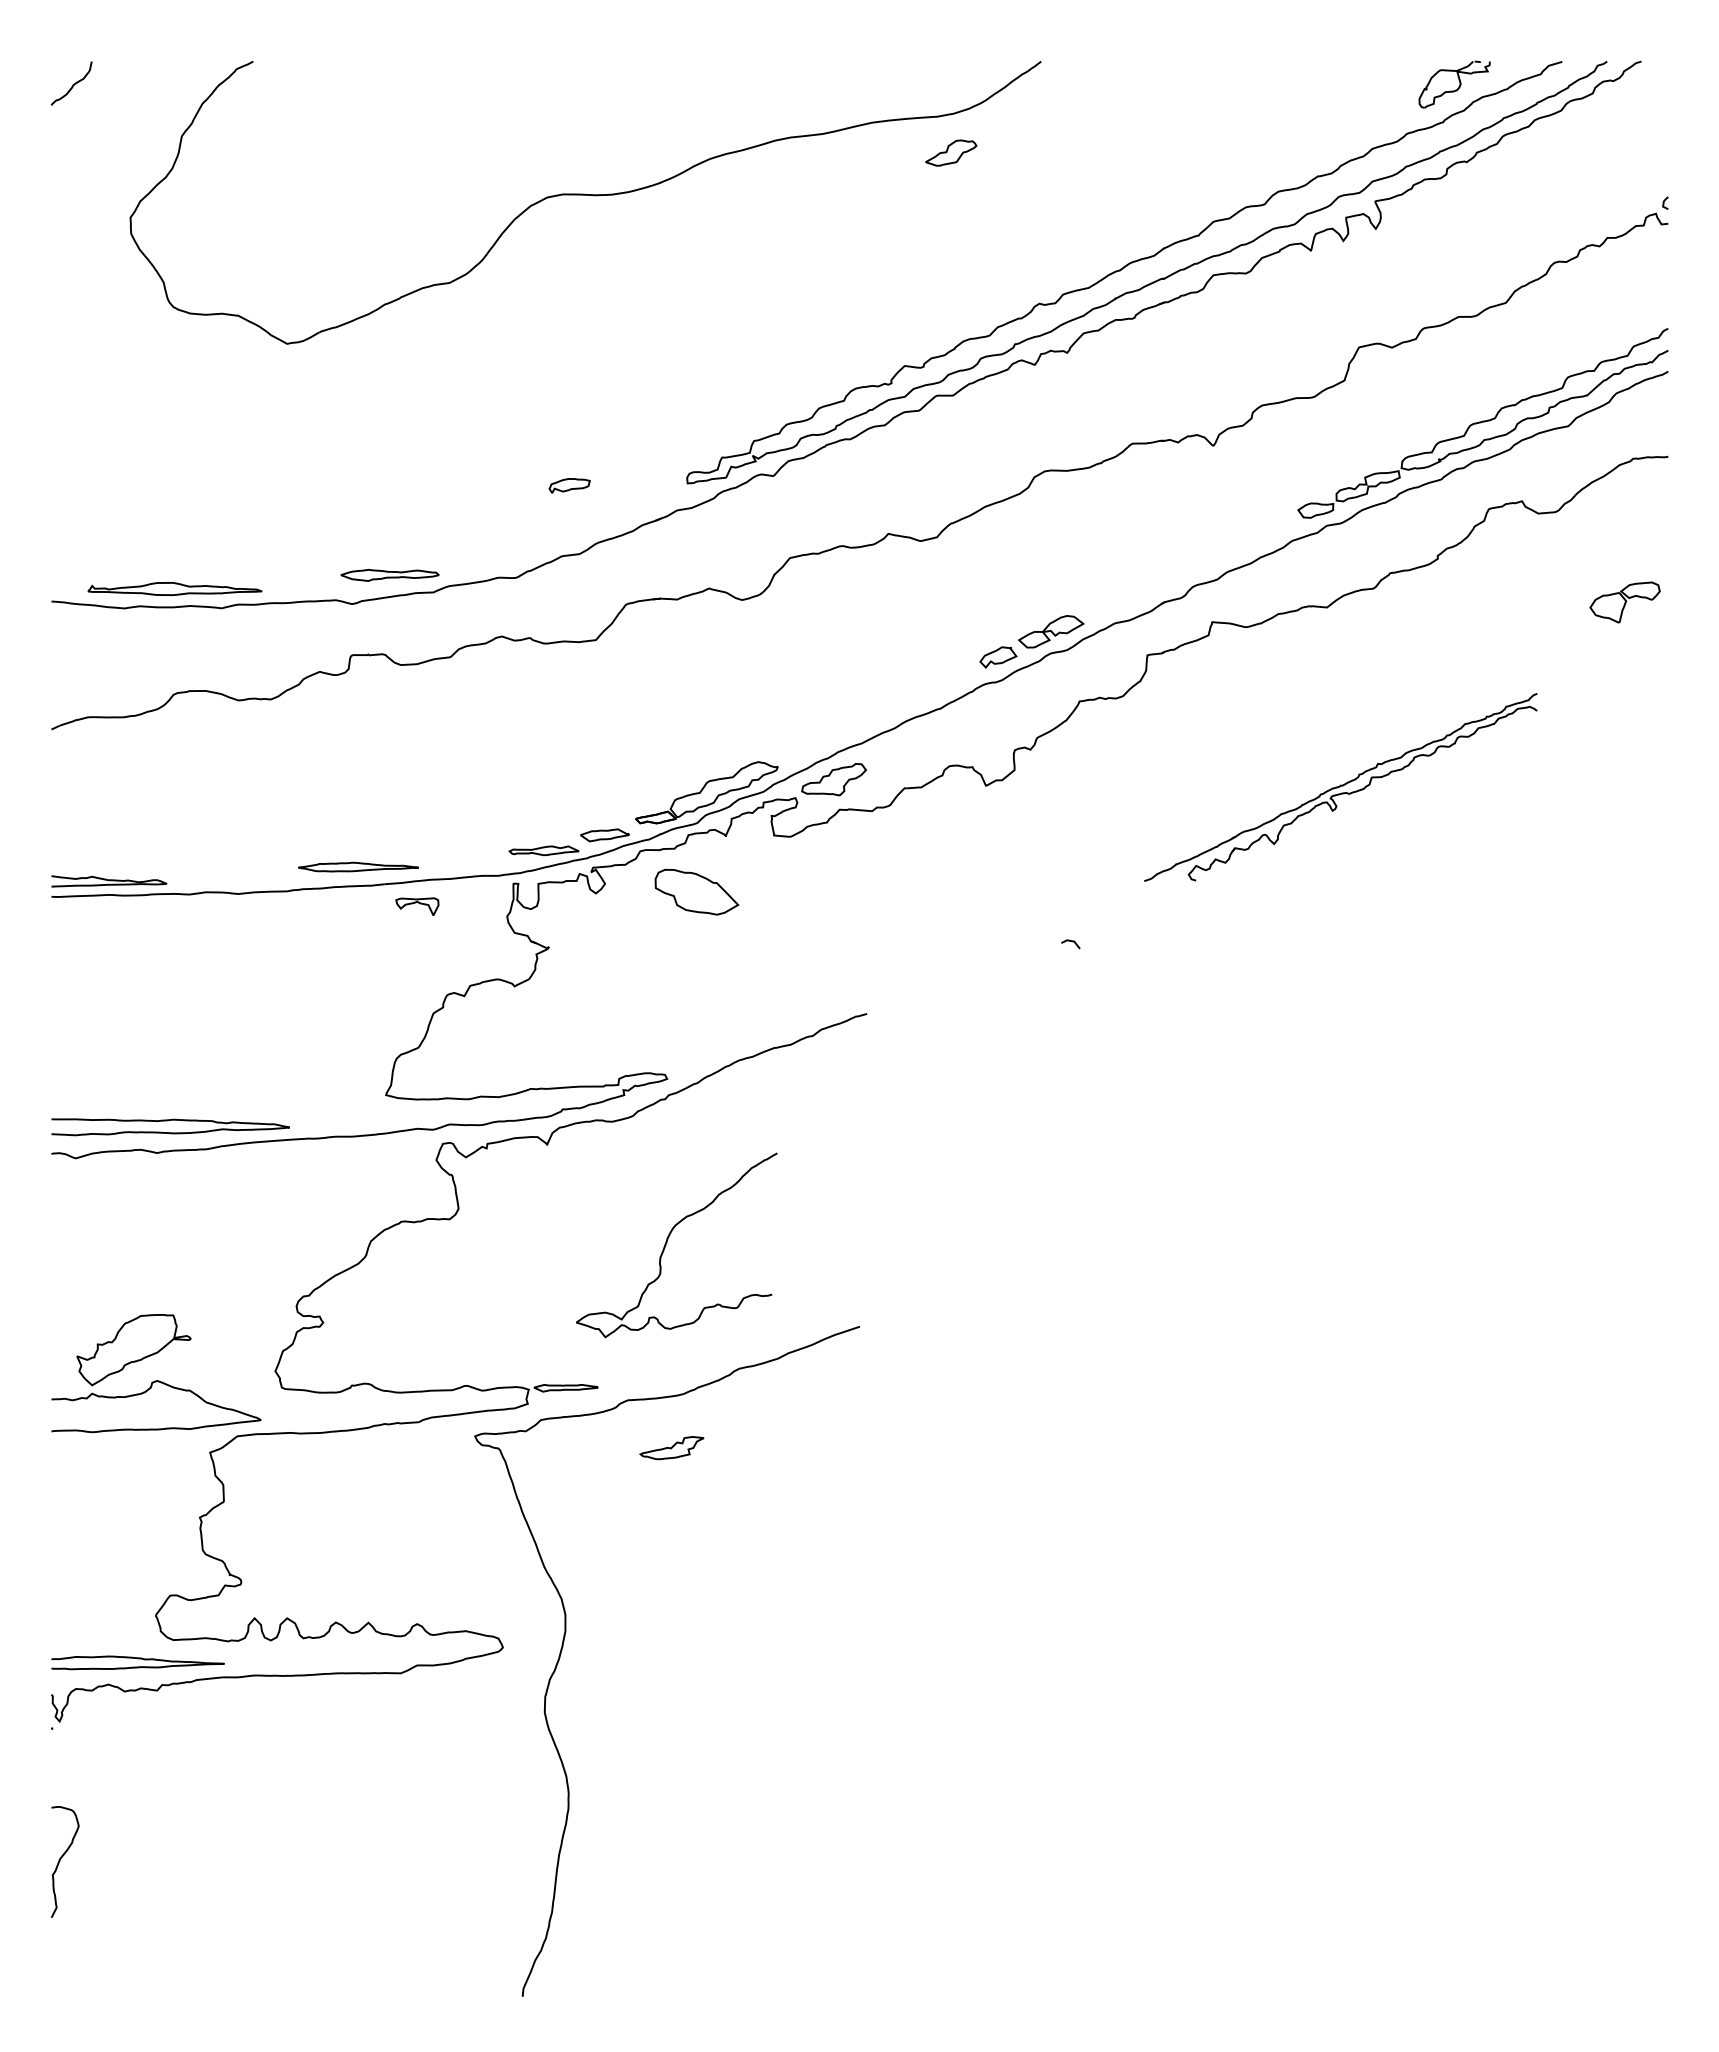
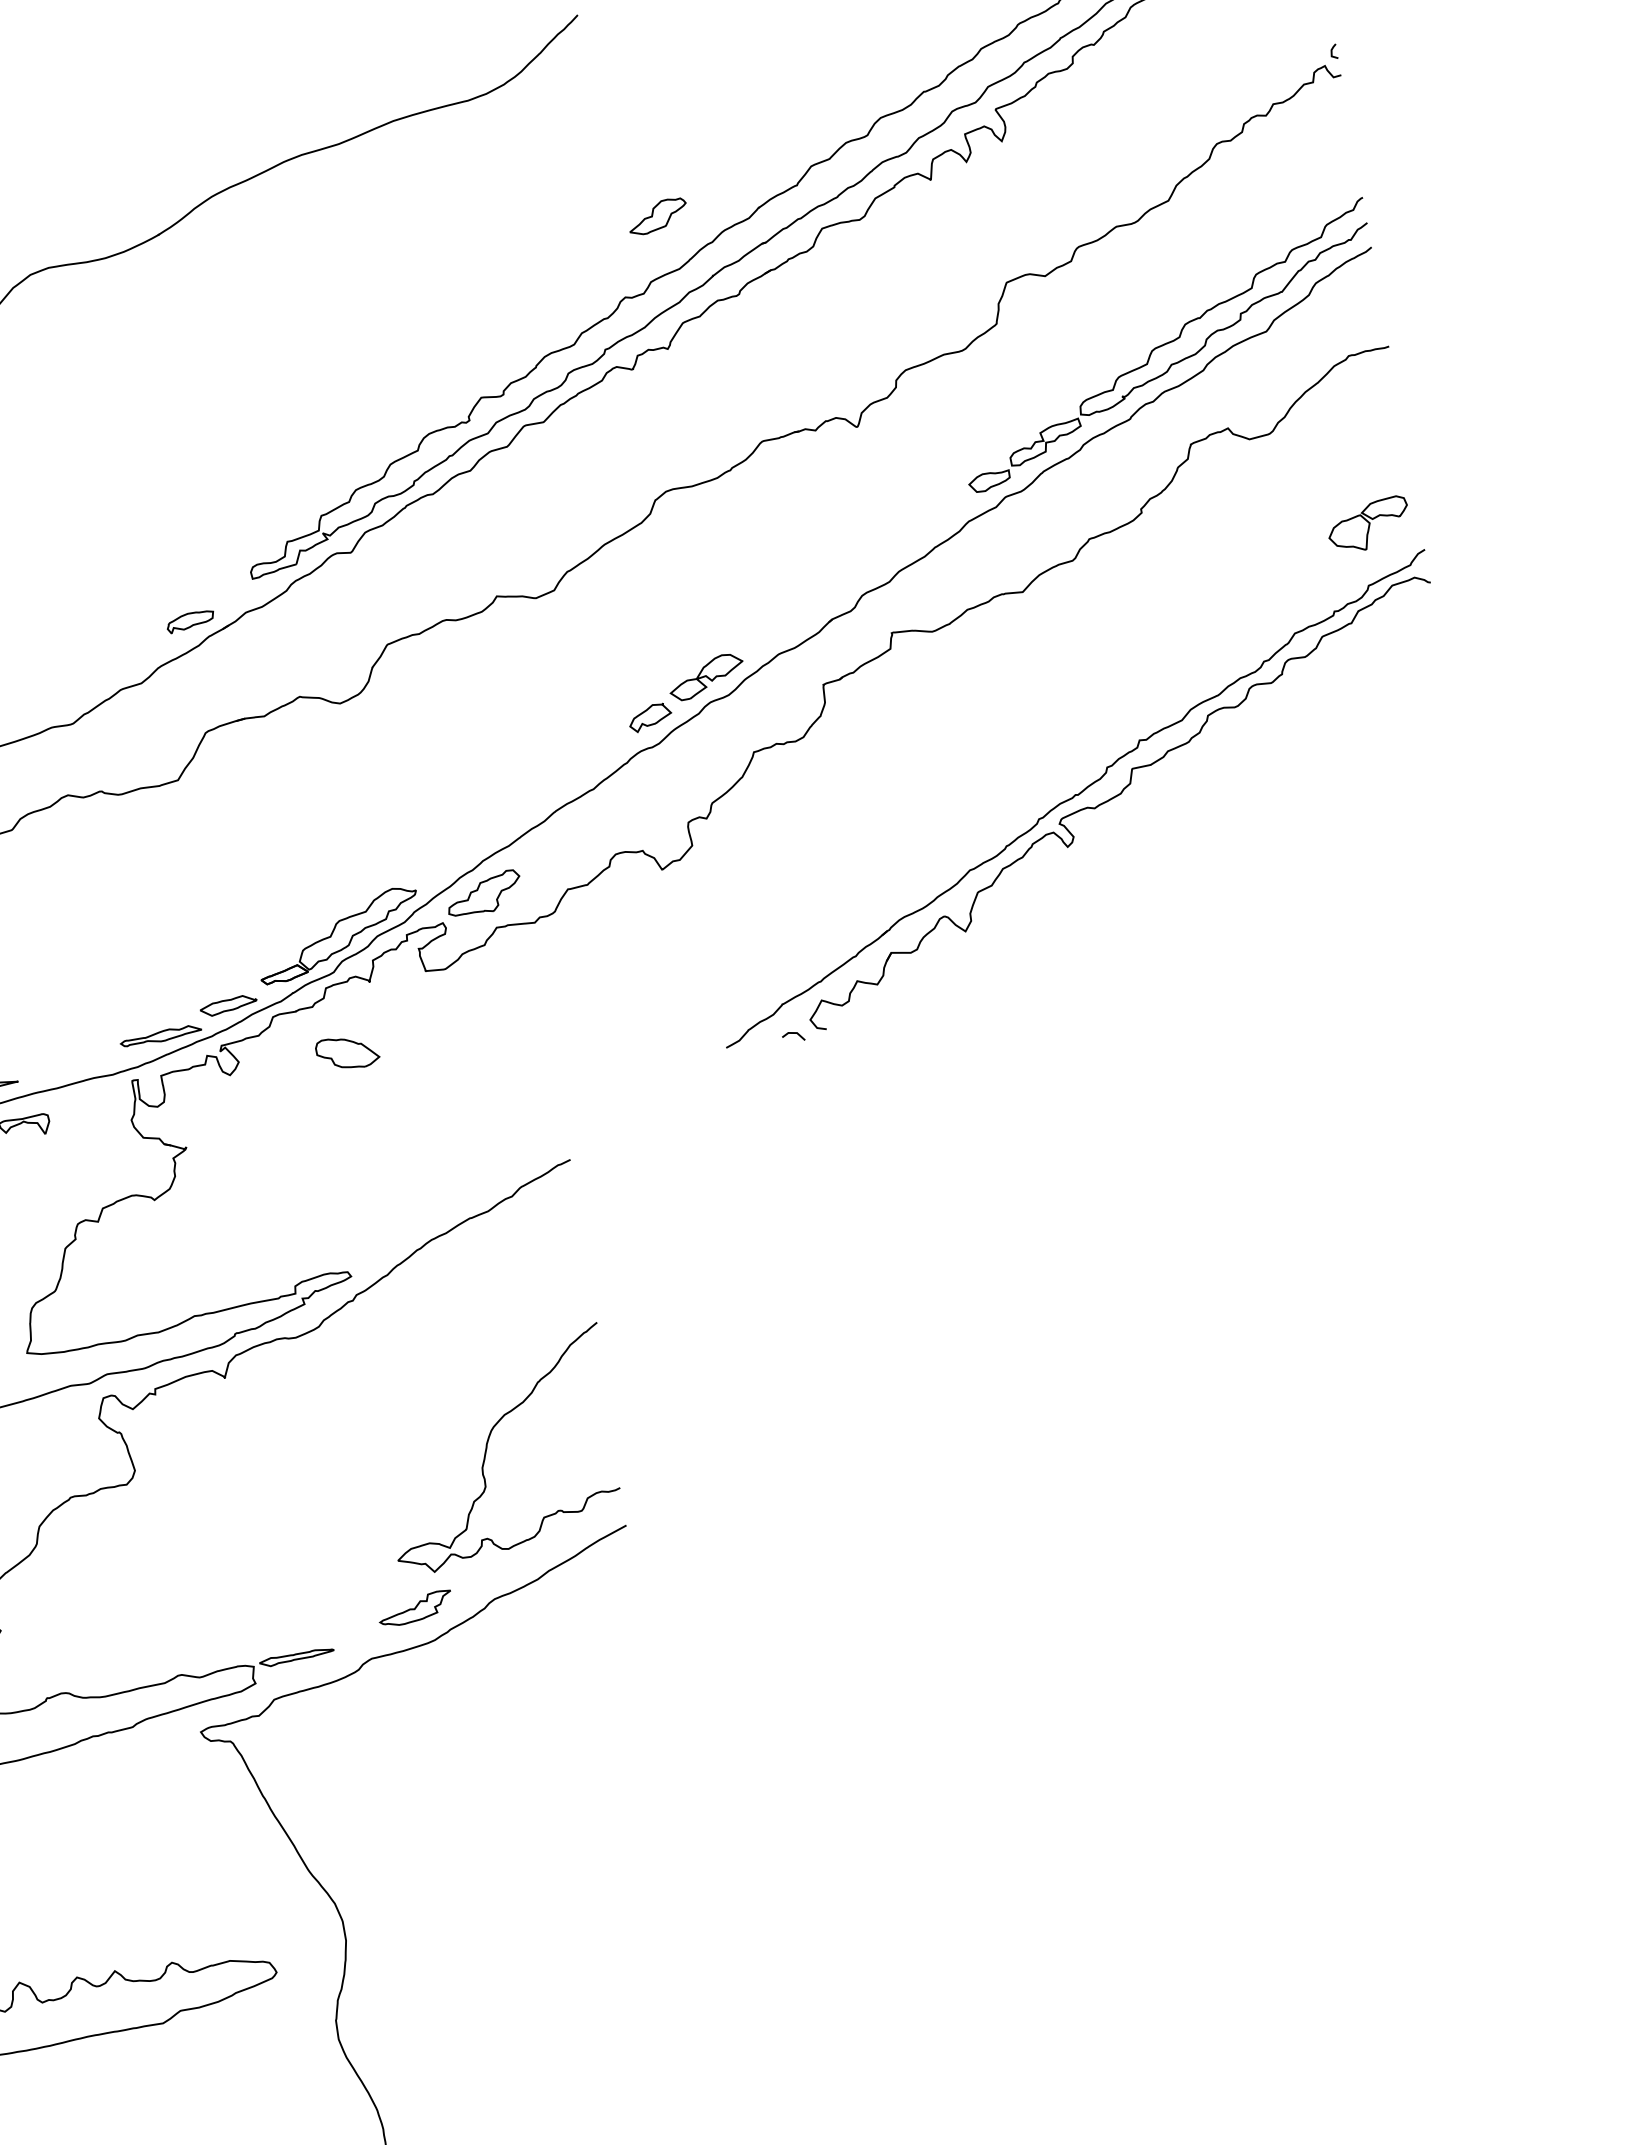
part: (951, 152) -> (657, 215), moved
part: (569, 485) -> (190, 621), moved
part: (1340, 787) -> (1075, 798), size x1.67
part: (697, 891) -> (347, 1052), size x0.62
curve: (667, 1242) -> (487, 1448), moved
part: (671, 1448) -> (415, 1609), moved

